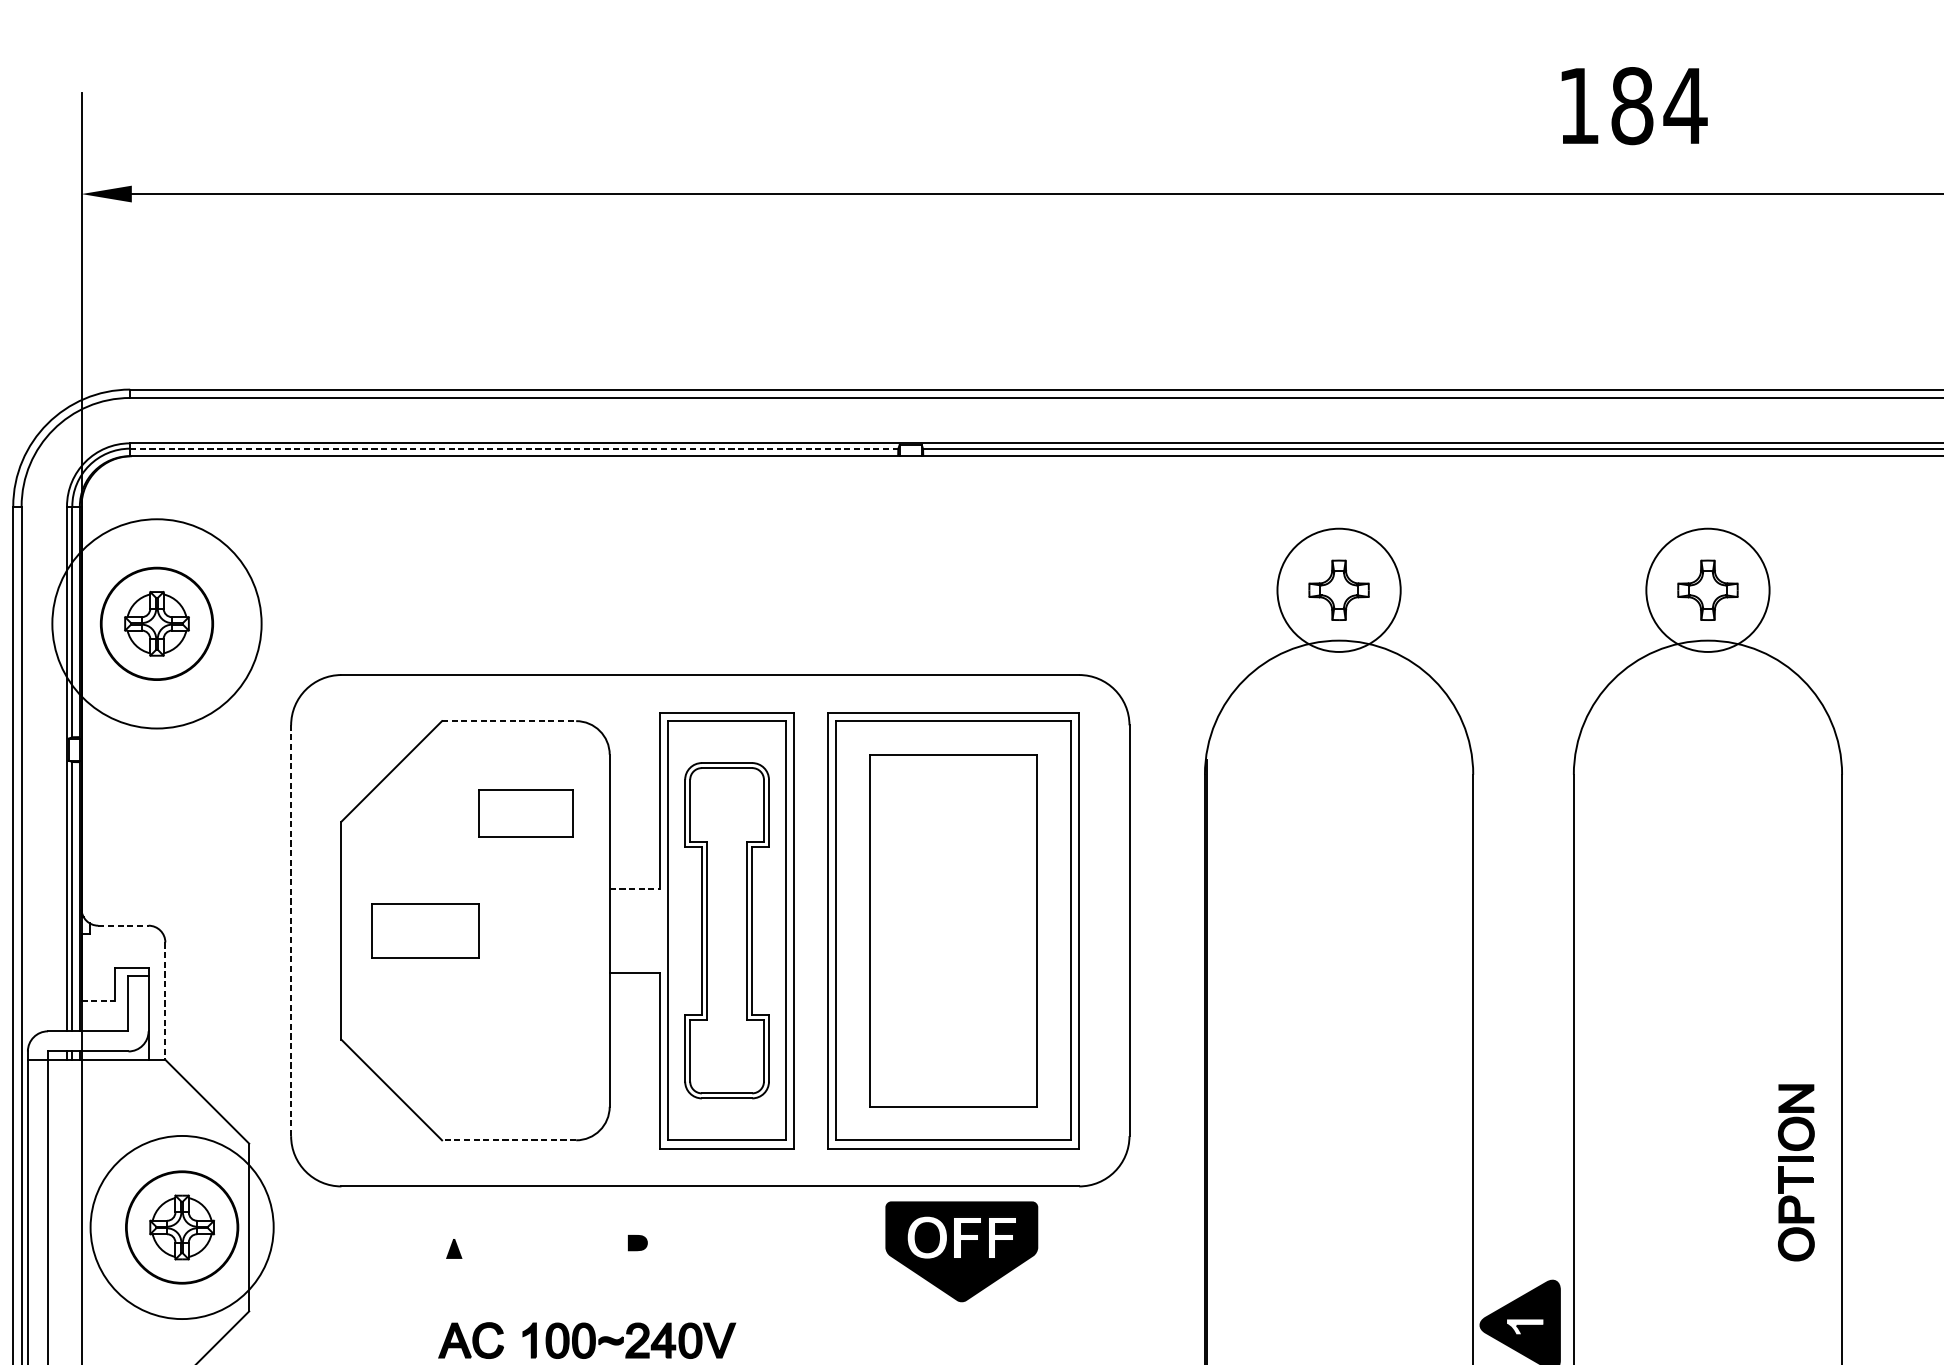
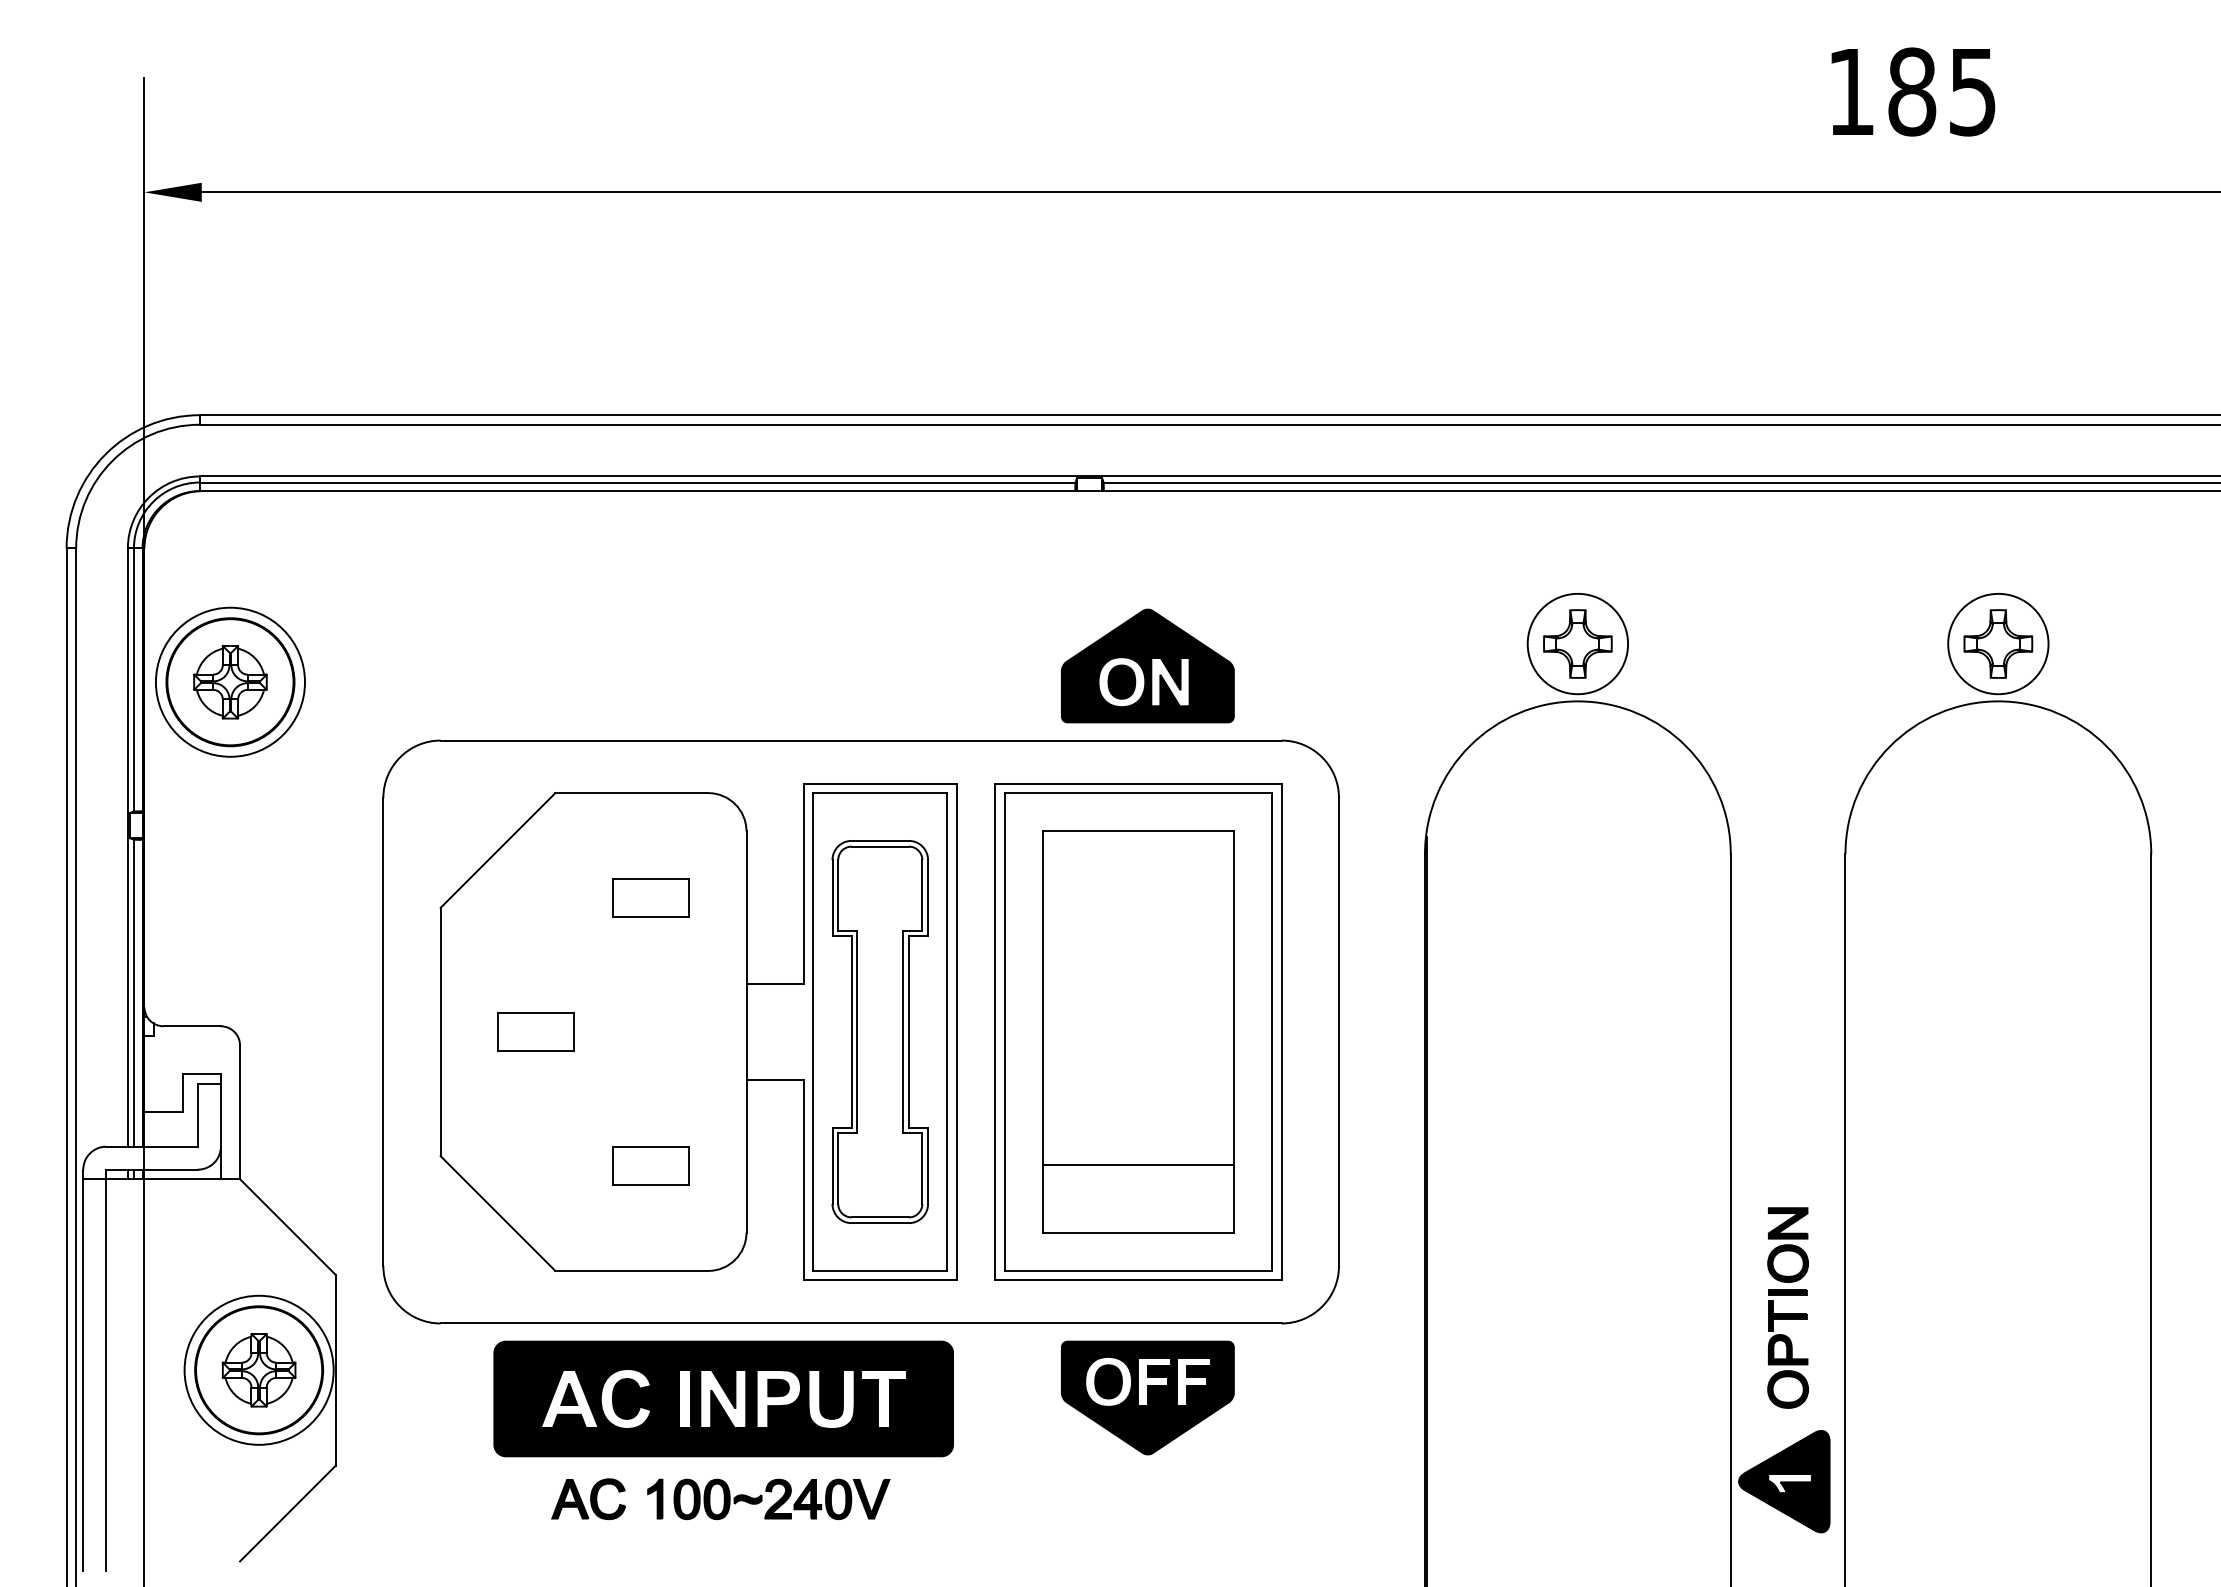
text: (1685, 106) -> (1972, 92), 184 -> 185
line: (514, 448) -> (637, 482), dashed -> solid
circle: (1338, 589) -> (1577, 643), size x0.71
circle: (1708, 589) -> (1998, 643), size x0.71
part: (961, 609) -> (1147, 665), added
circle: (157, 623) -> (230, 681), size x0.62
line: (509, 721) -> (632, 793), dashed -> solid
part: (525, 812) -> (650, 897), size x0.71
line: (635, 889) -> (775, 984), dashed -> solid
line: (123, 925) -> (192, 1026), dashed -> solid
line: (291, 930) -> (383, 1031), dashed -> solid
part: (424, 930) -> (535, 1031), size x0.62
line: (99, 1001) -> (164, 1112), dashed -> solid
line: (165, 1001) -> (240, 1112), dashed -> solid
line: (952, 1046) -> (1137, 1164), added
part: (525, 1047) -> (650, 1165), added
line: (508, 1139) -> (631, 1270), dashed -> solid
part: (1795, 1172) -> (1787, 1307), moved
circle: (181, 1226) -> (258, 1369), size x0.71
part: (589, 1252) -> (723, 1398), added

